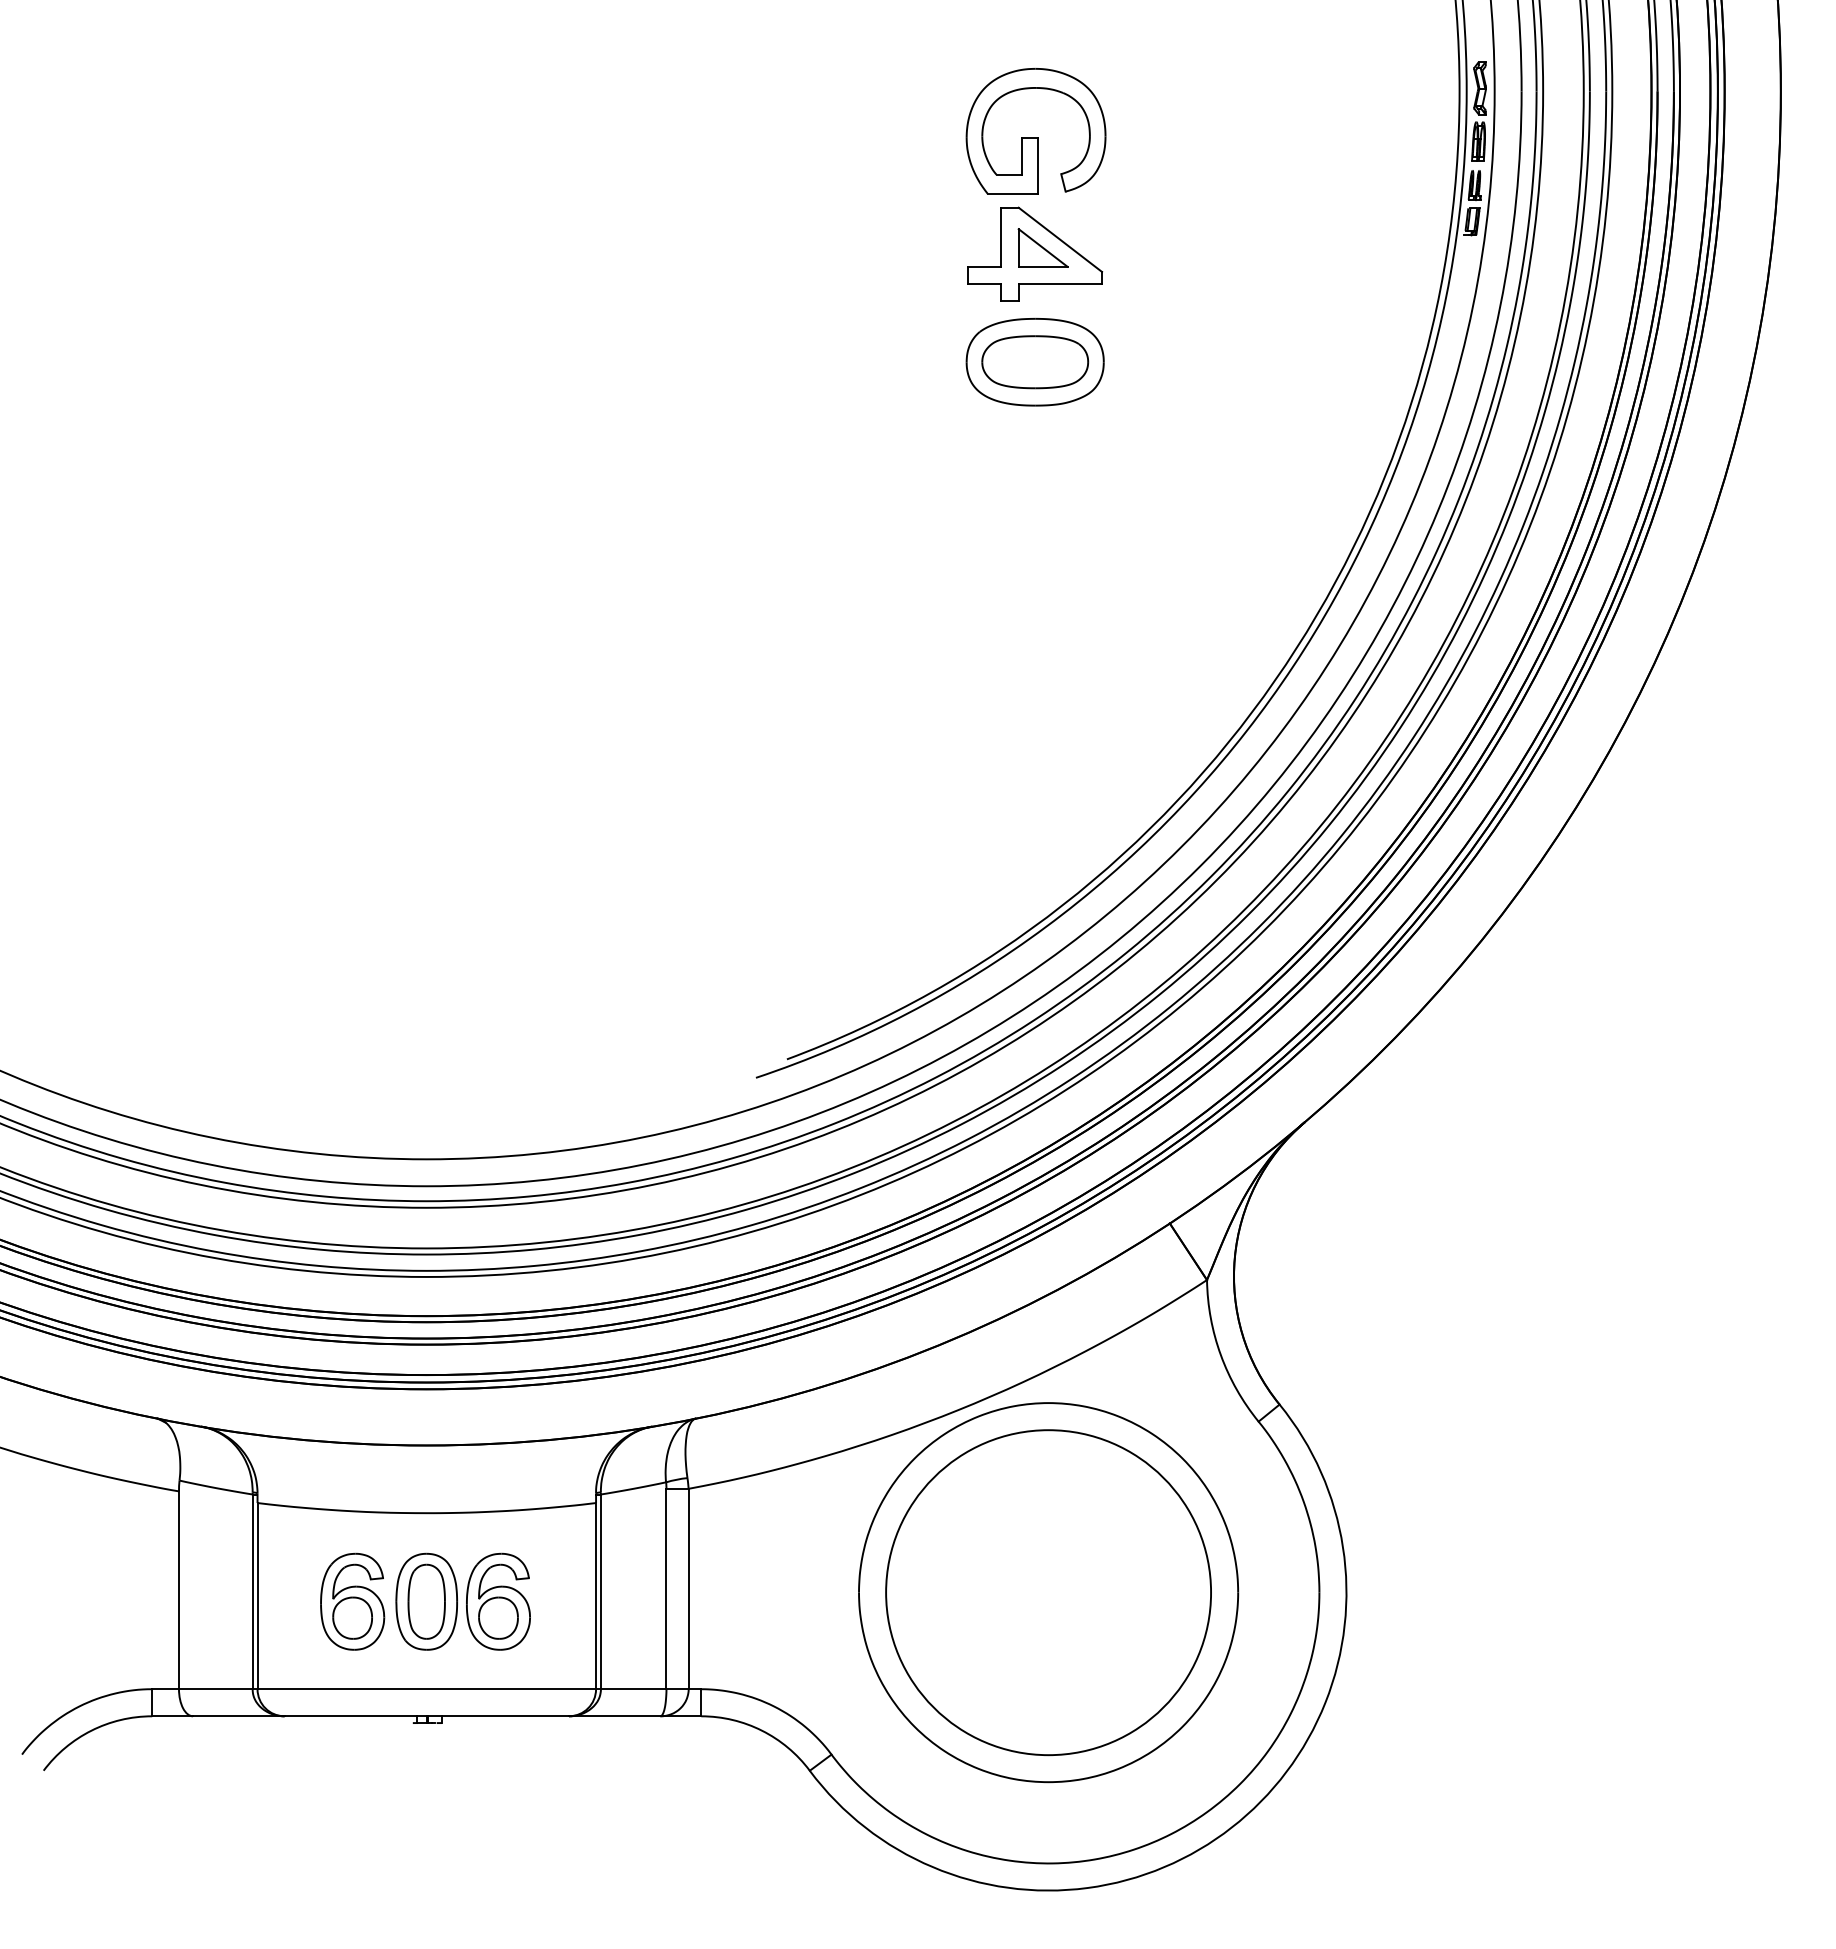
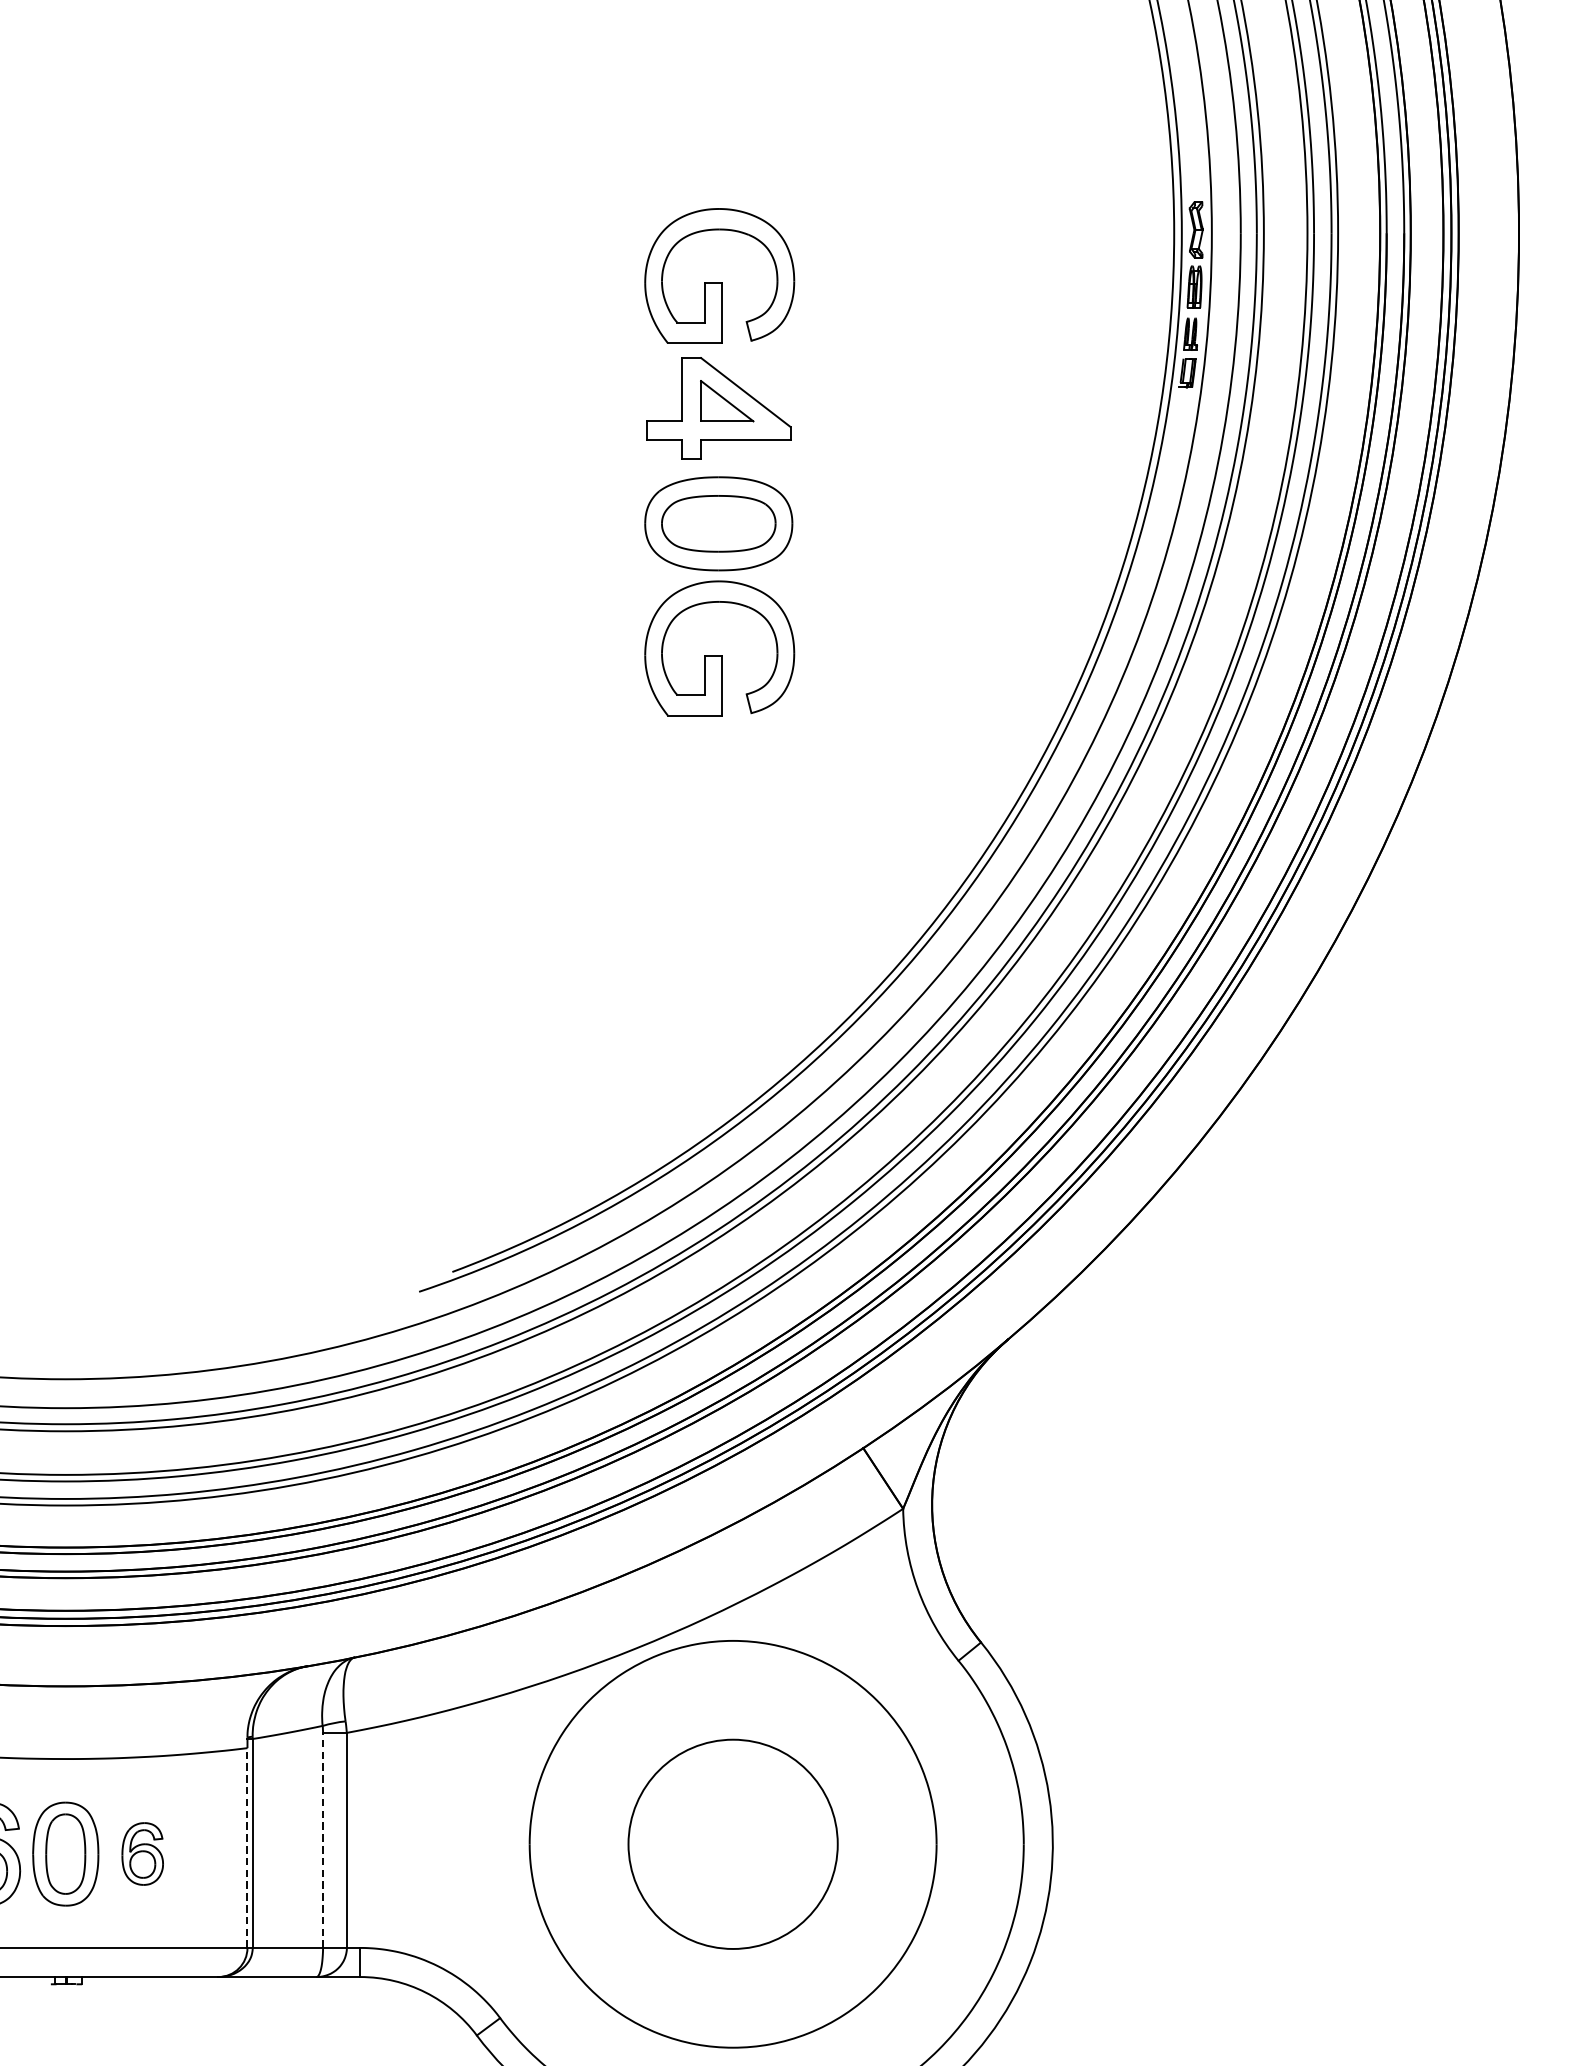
part: (1035, 478) -> (719, 648), added
line: (666, 1588) -> (323, 1839), solid -> dashed
circle: (1048, 1592) -> (733, 1844), size x0.6
line: (596, 1595) -> (247, 1847), solid -> dashed
part: (498, 1601) -> (142, 1853), size x0.6

